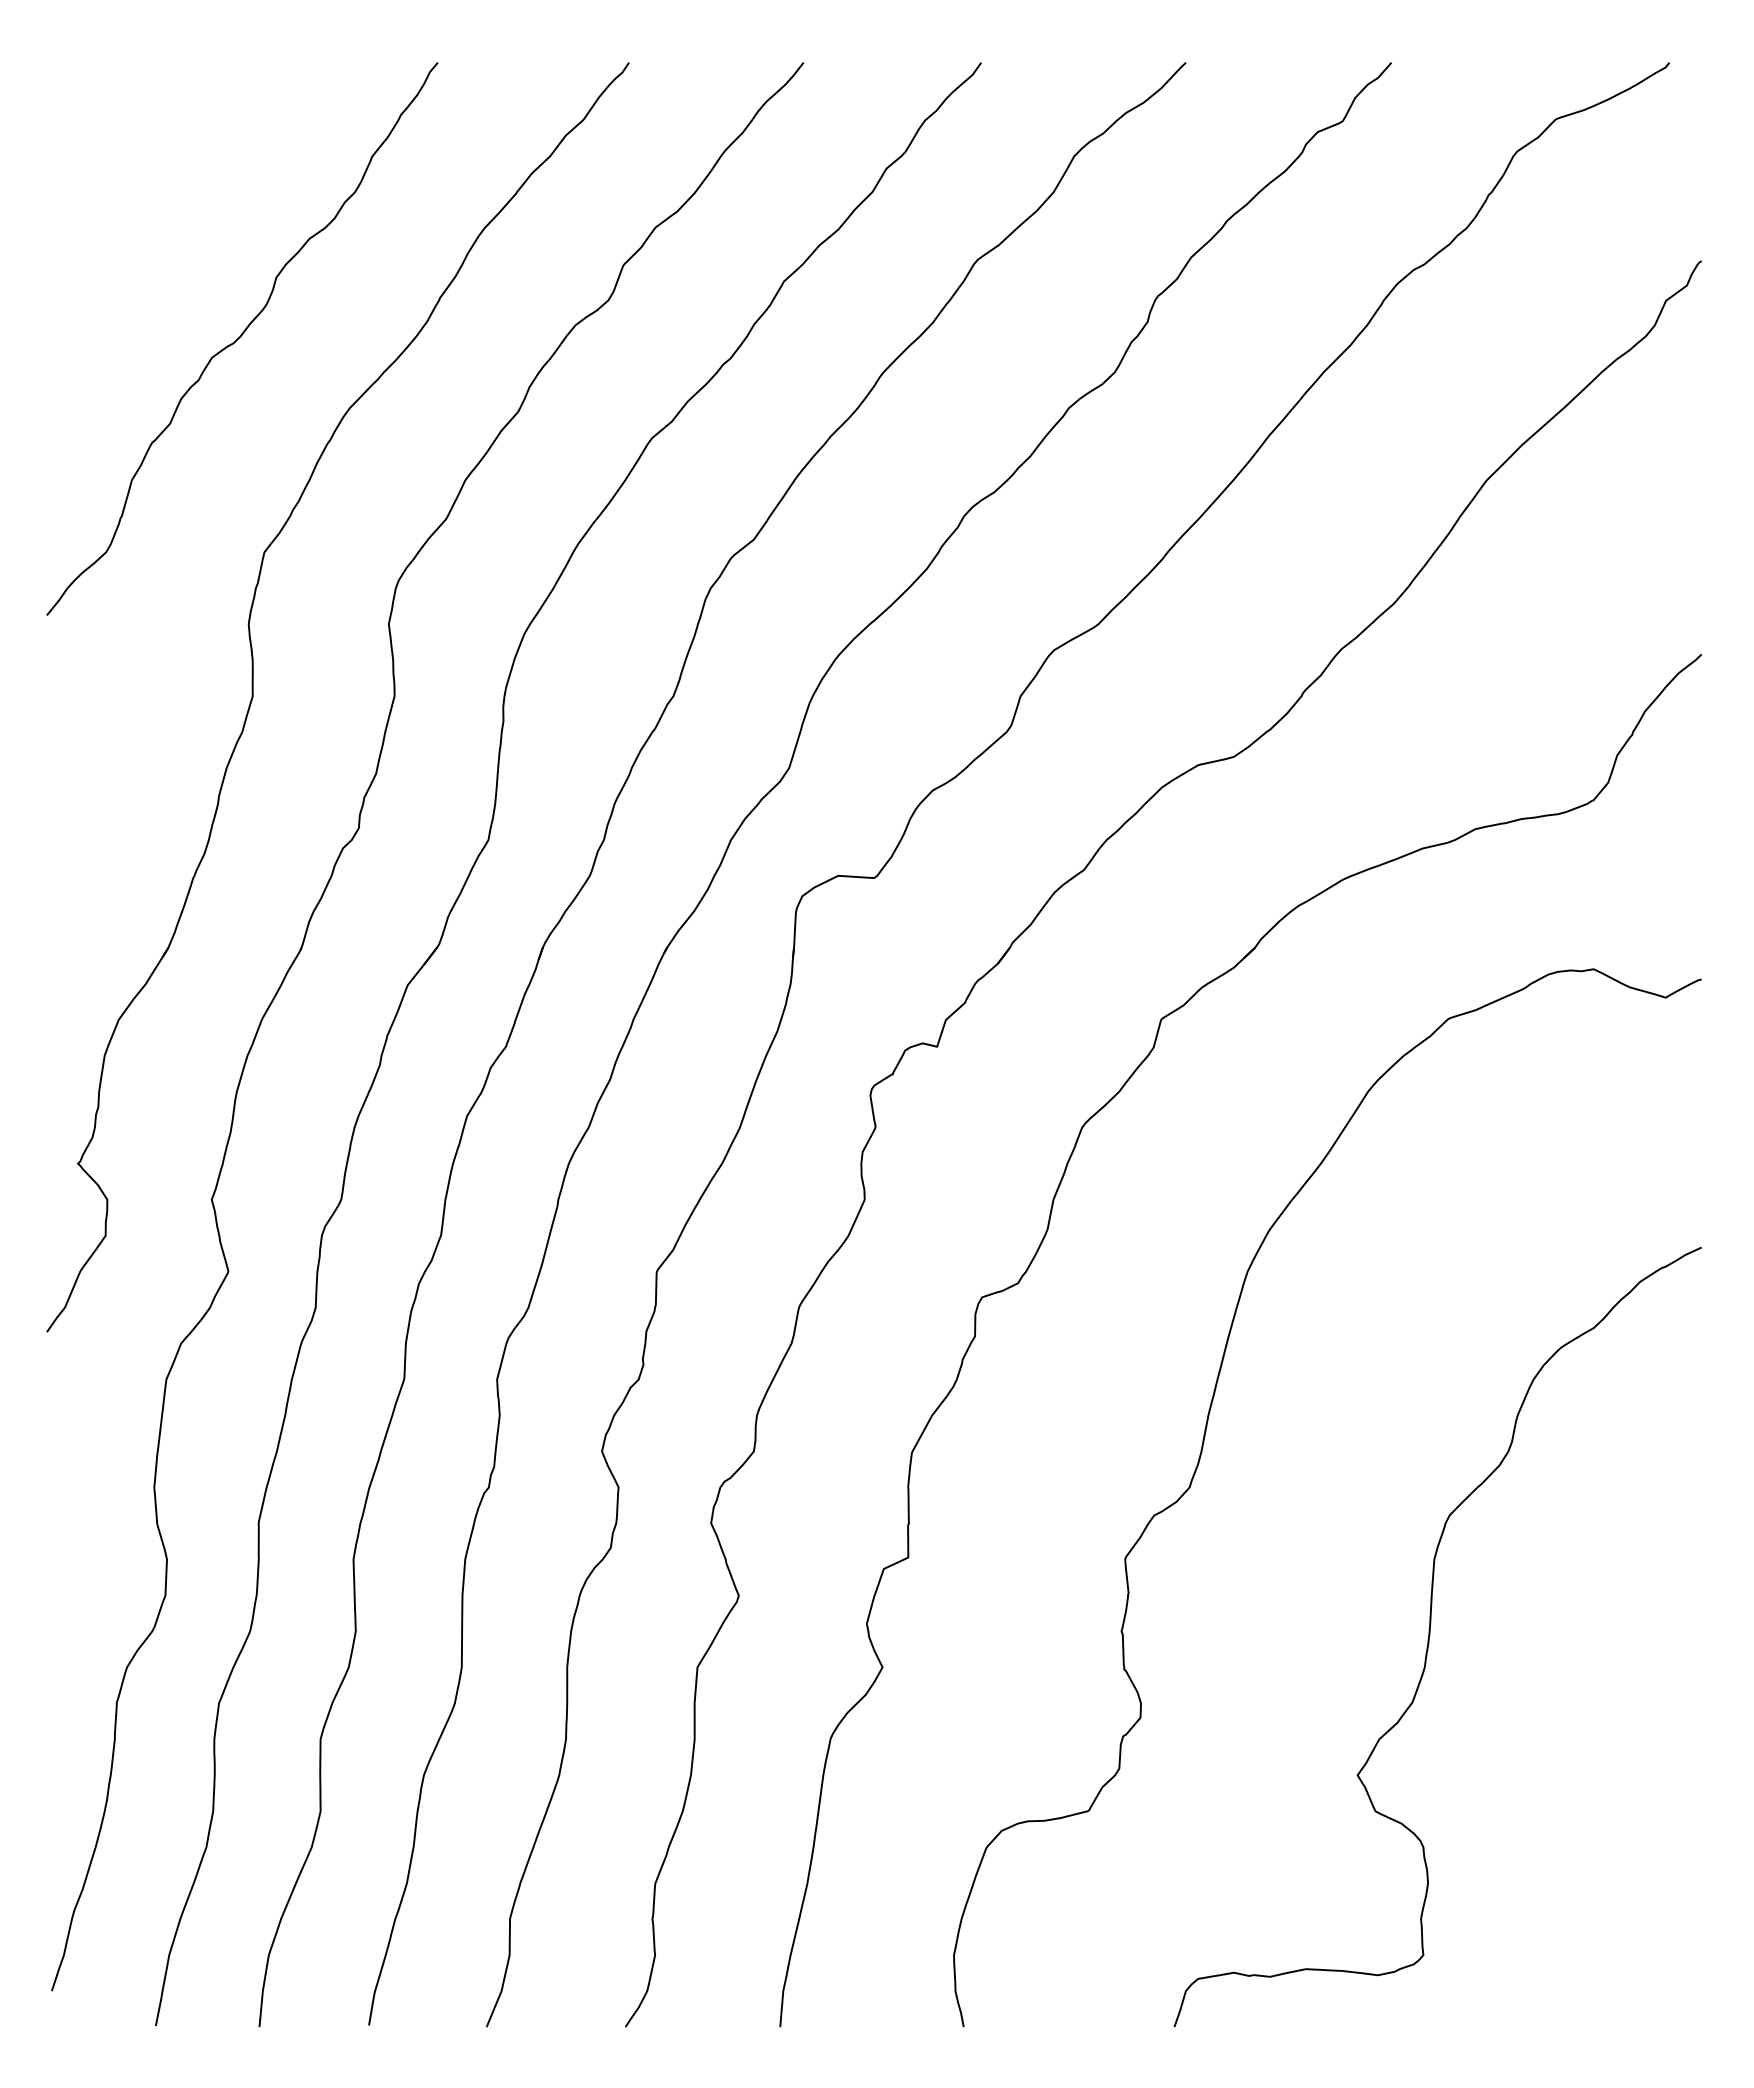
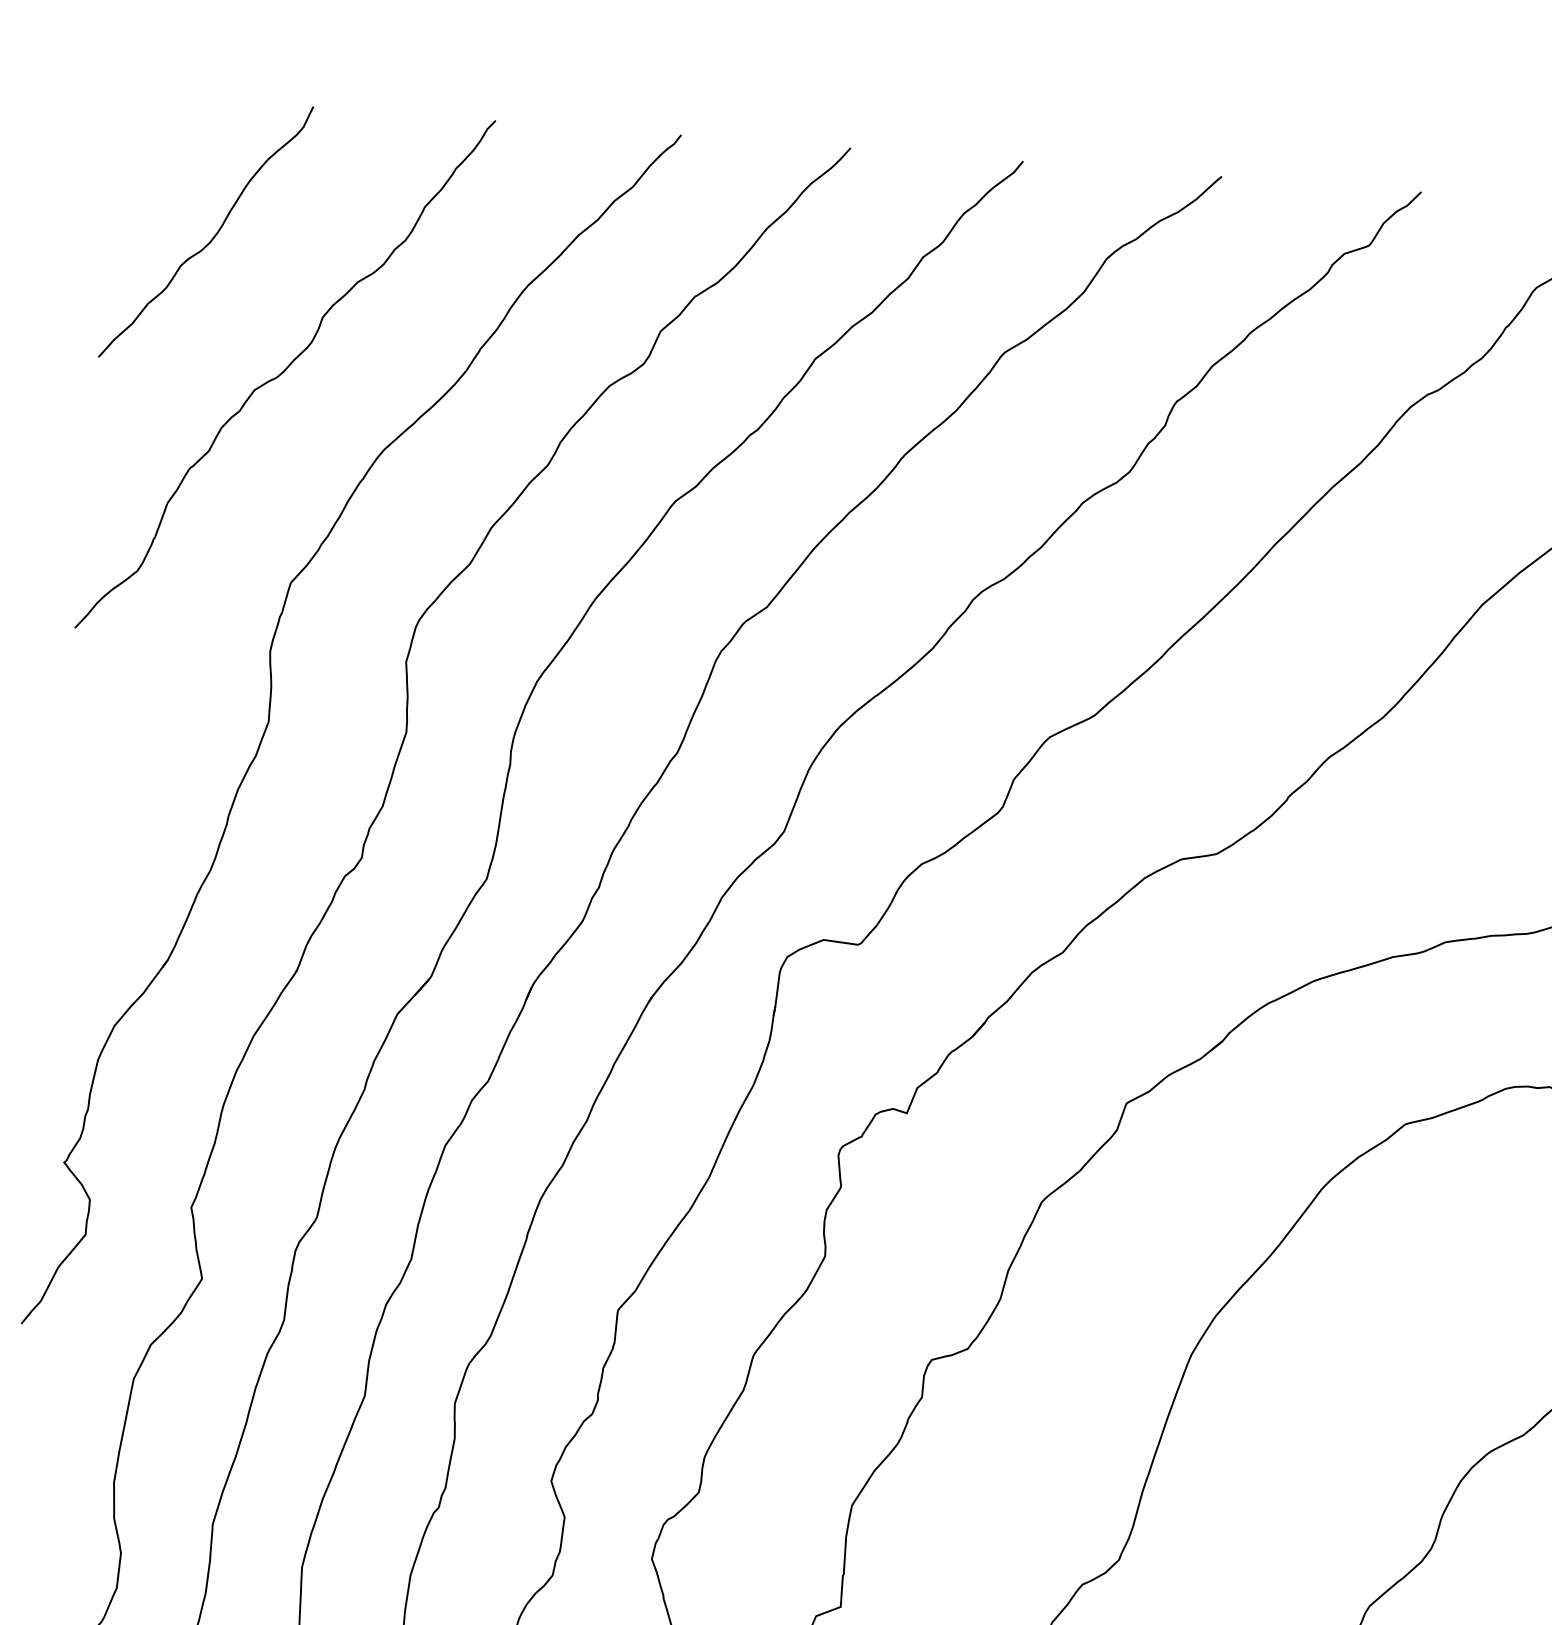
curve: (156, 205) -> (211, 238), added

